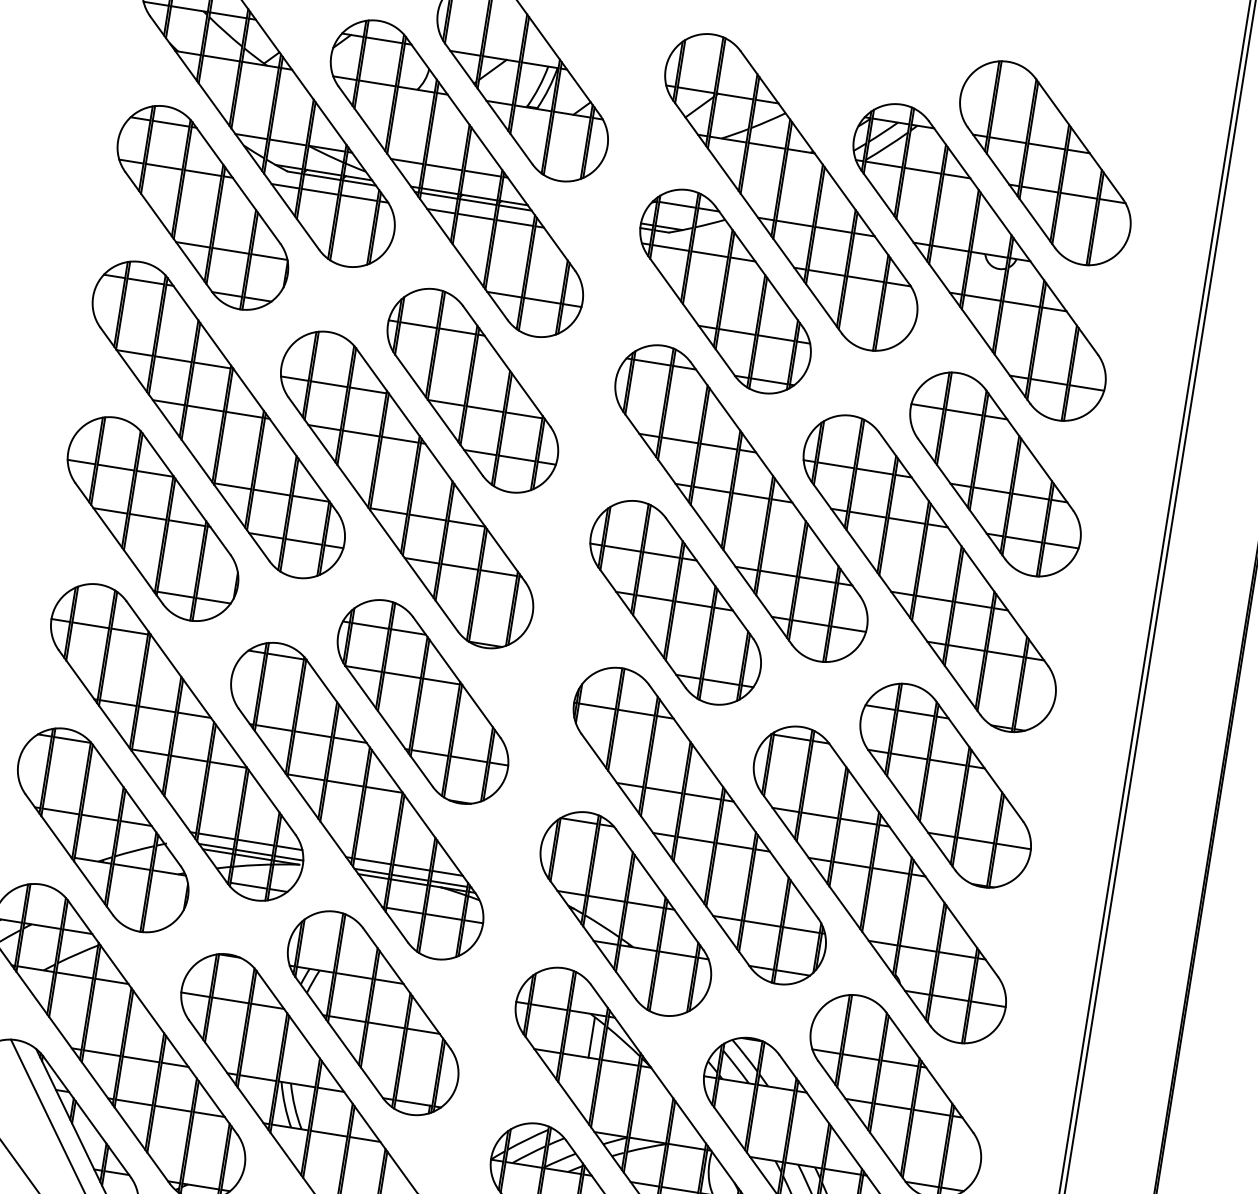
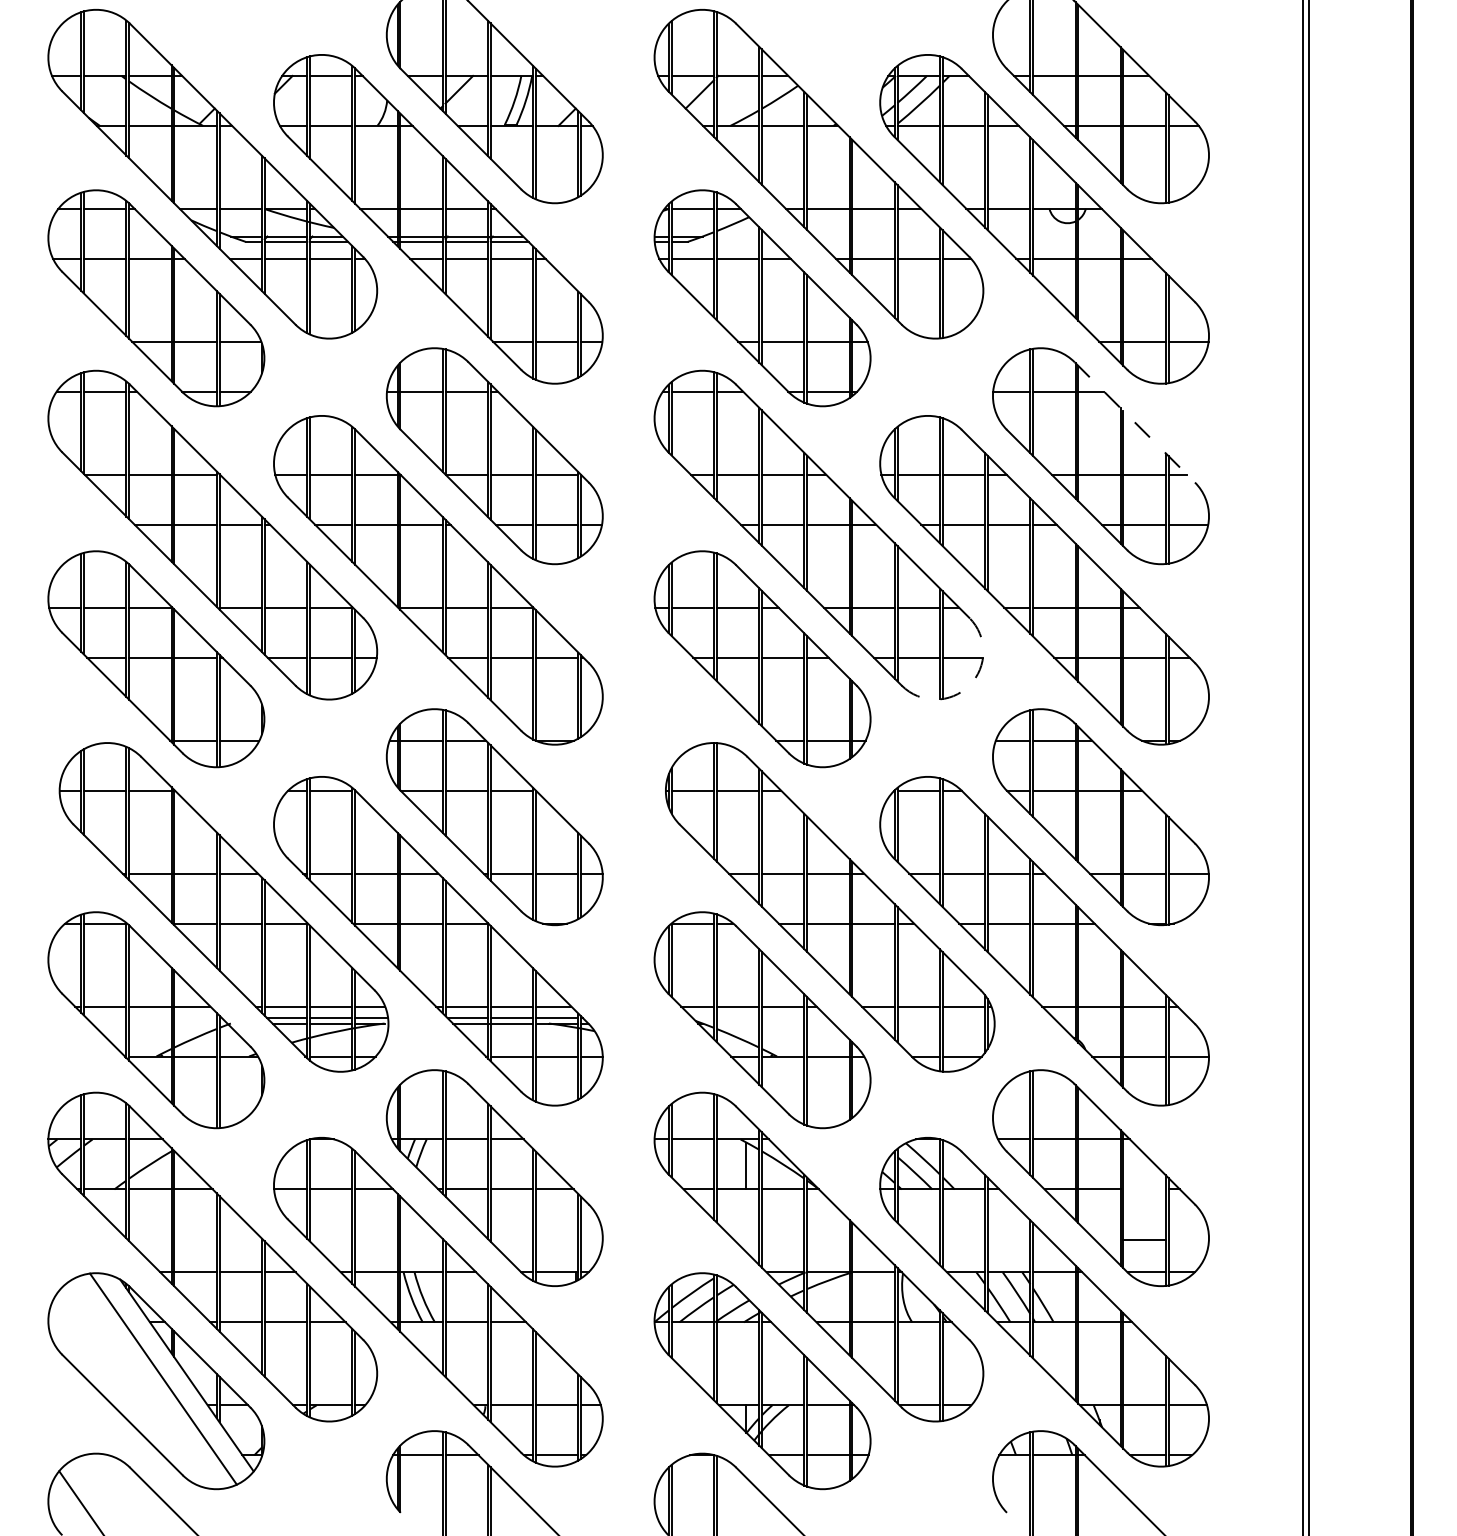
line: (1029, 450) -> (1135, 422), solid -> dashed
arc: (850, 654) -> (969, 685), solid -> dashed
line: (931, 1112) -> (1144, 1240), moved

